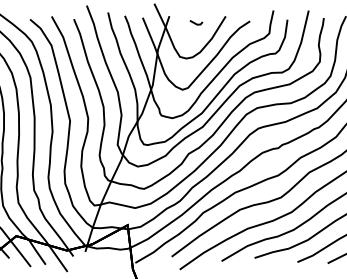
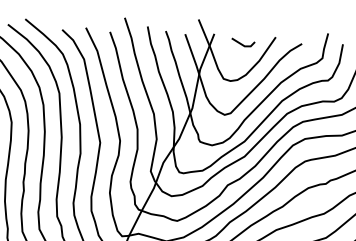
part: (196, 22) -> (243, 42), size x1.67

